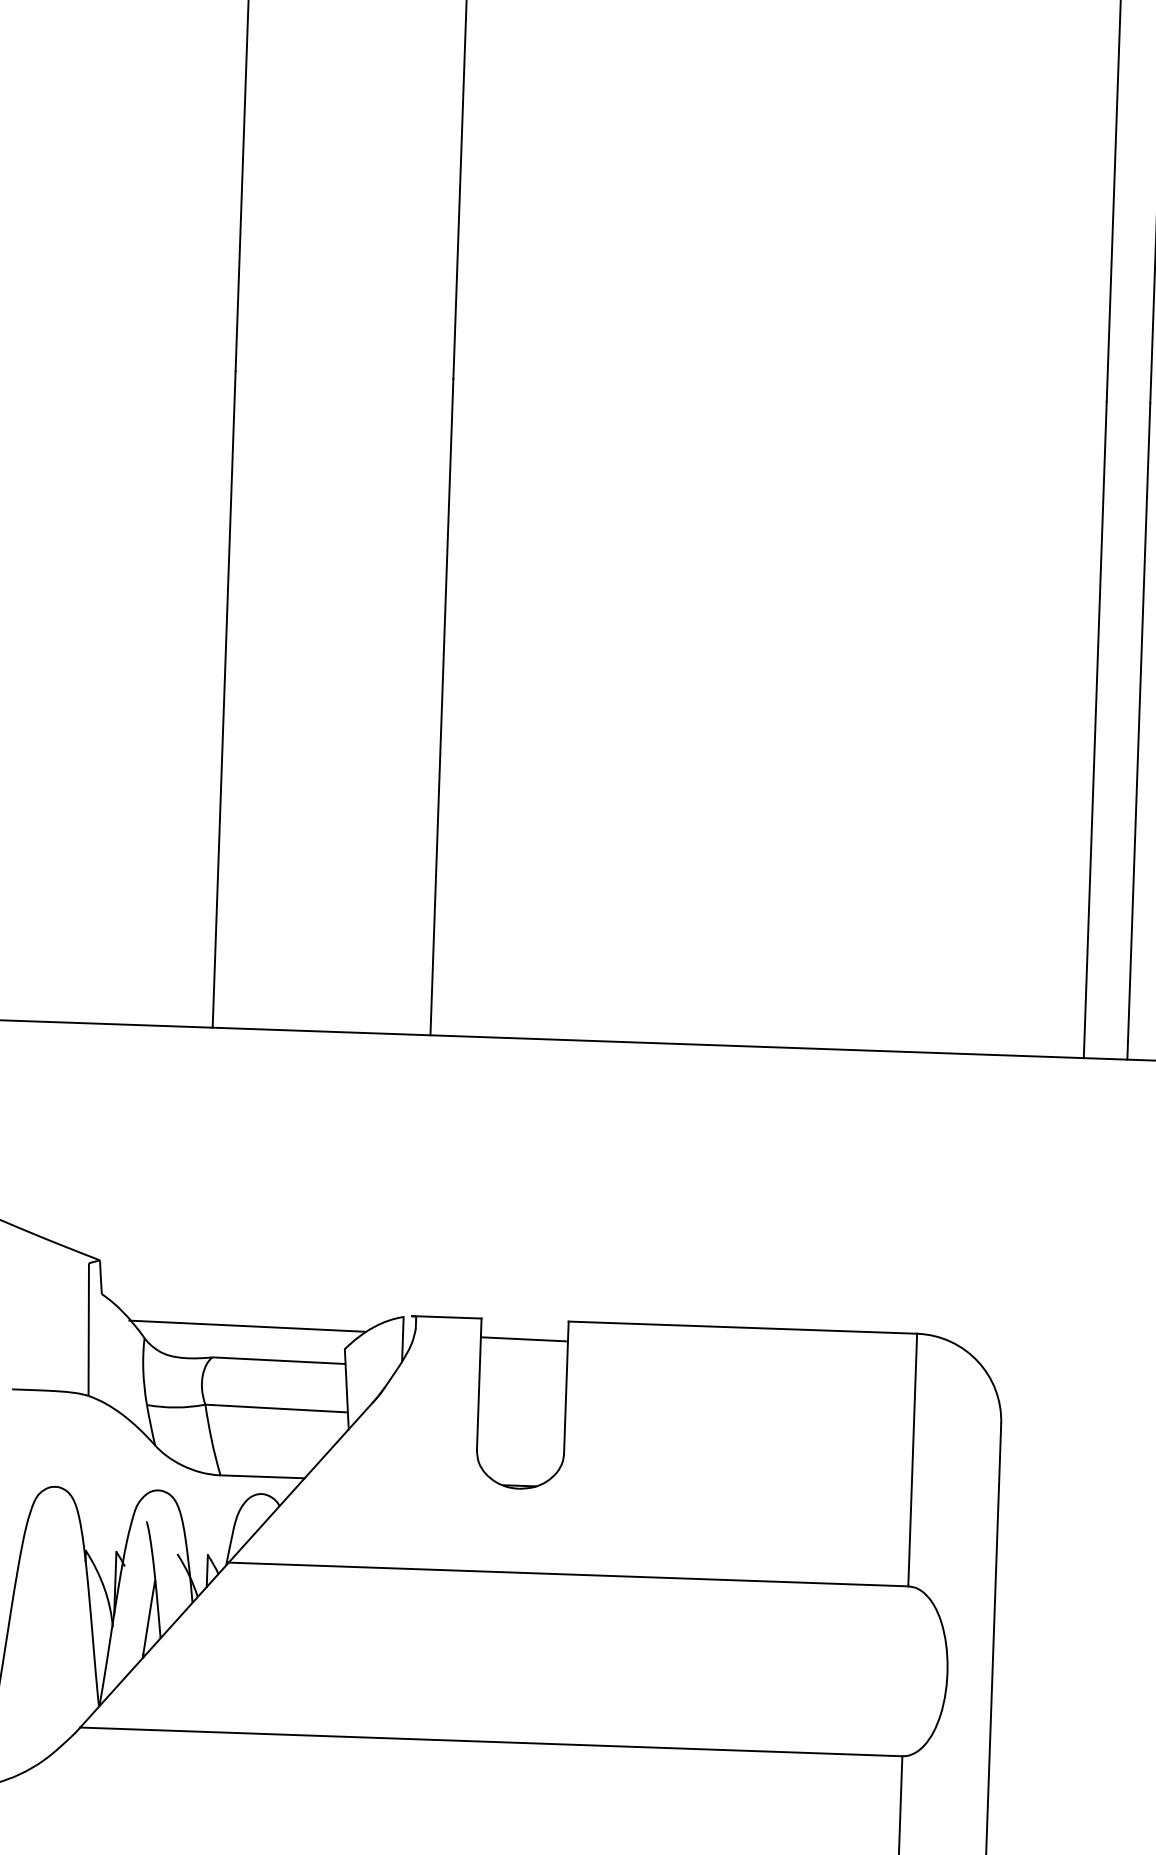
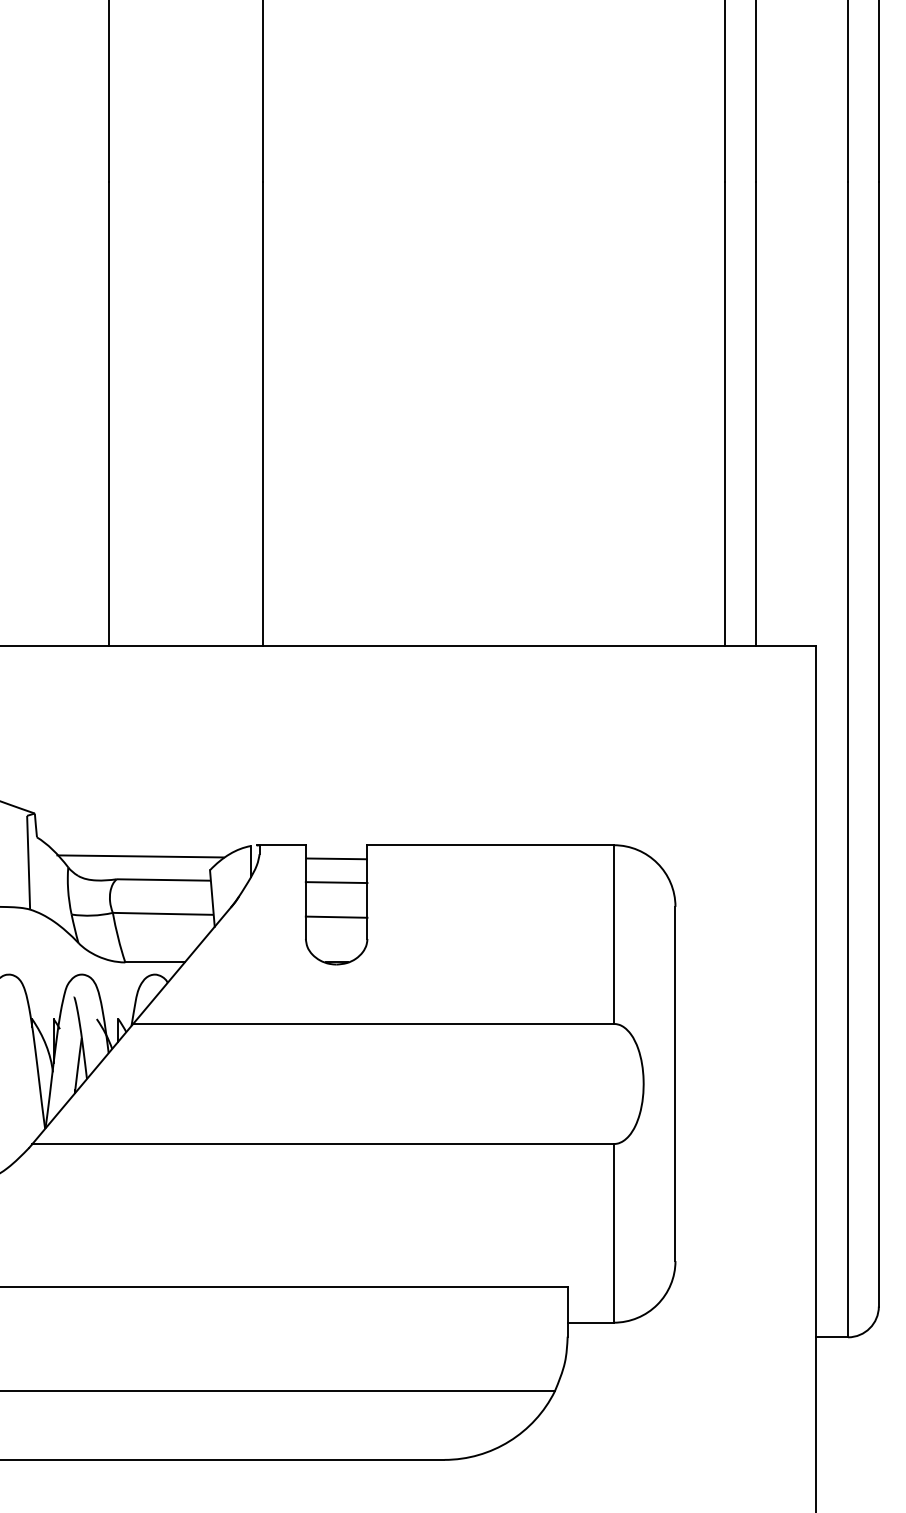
line: (523, 1372) -> (336, 882), added
line: (521, 1420) -> (336, 916), added

